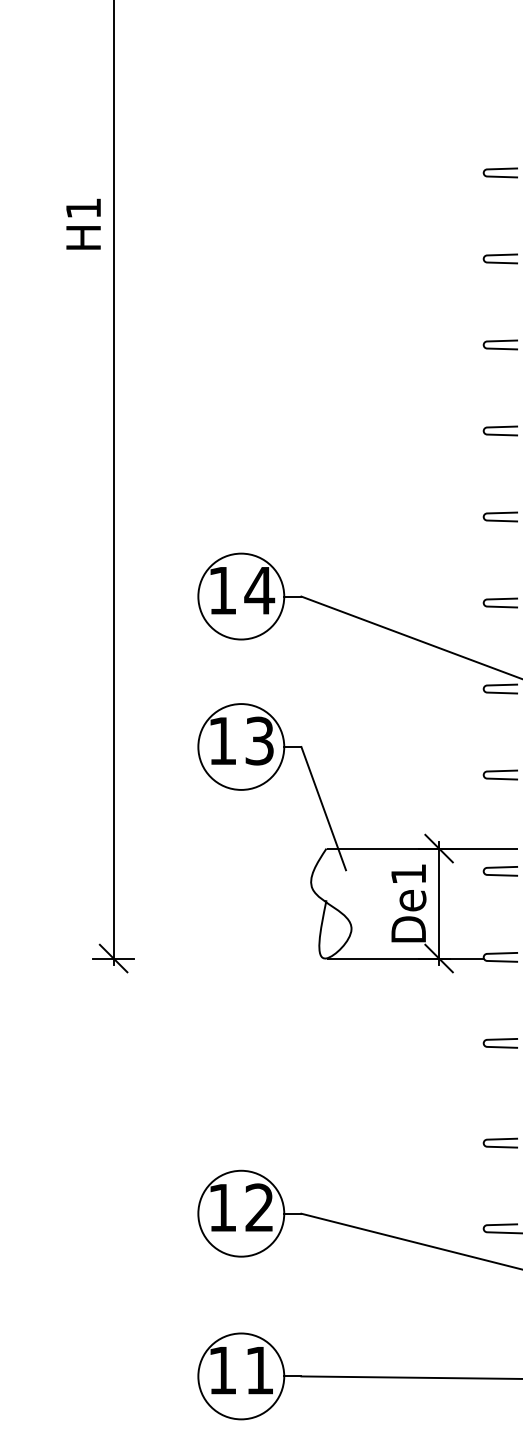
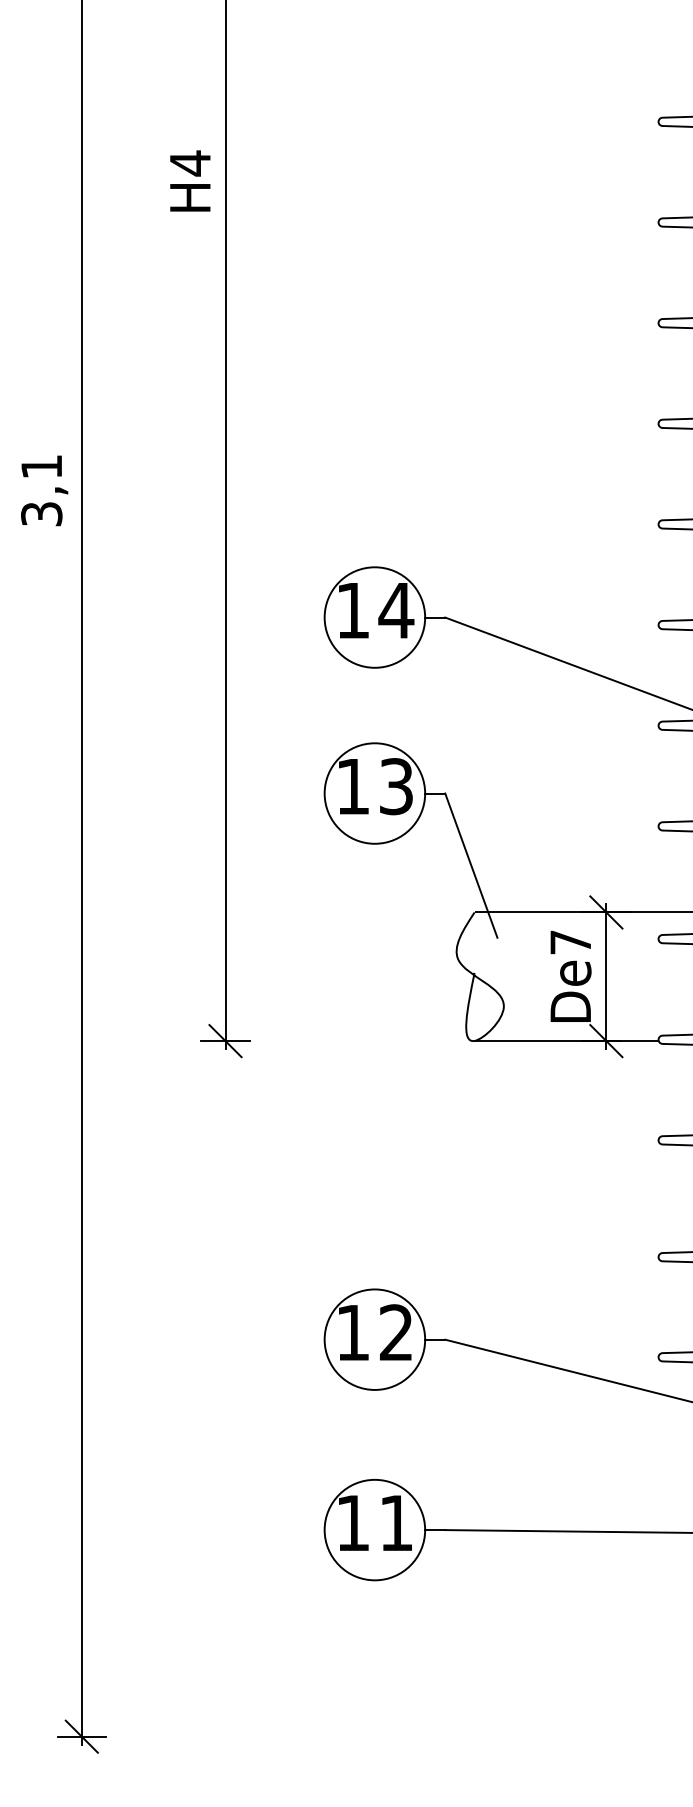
text: (83, 208) -> (190, 163), H1 -> H4
text: (408, 874) -> (570, 942), De1 -> De7

